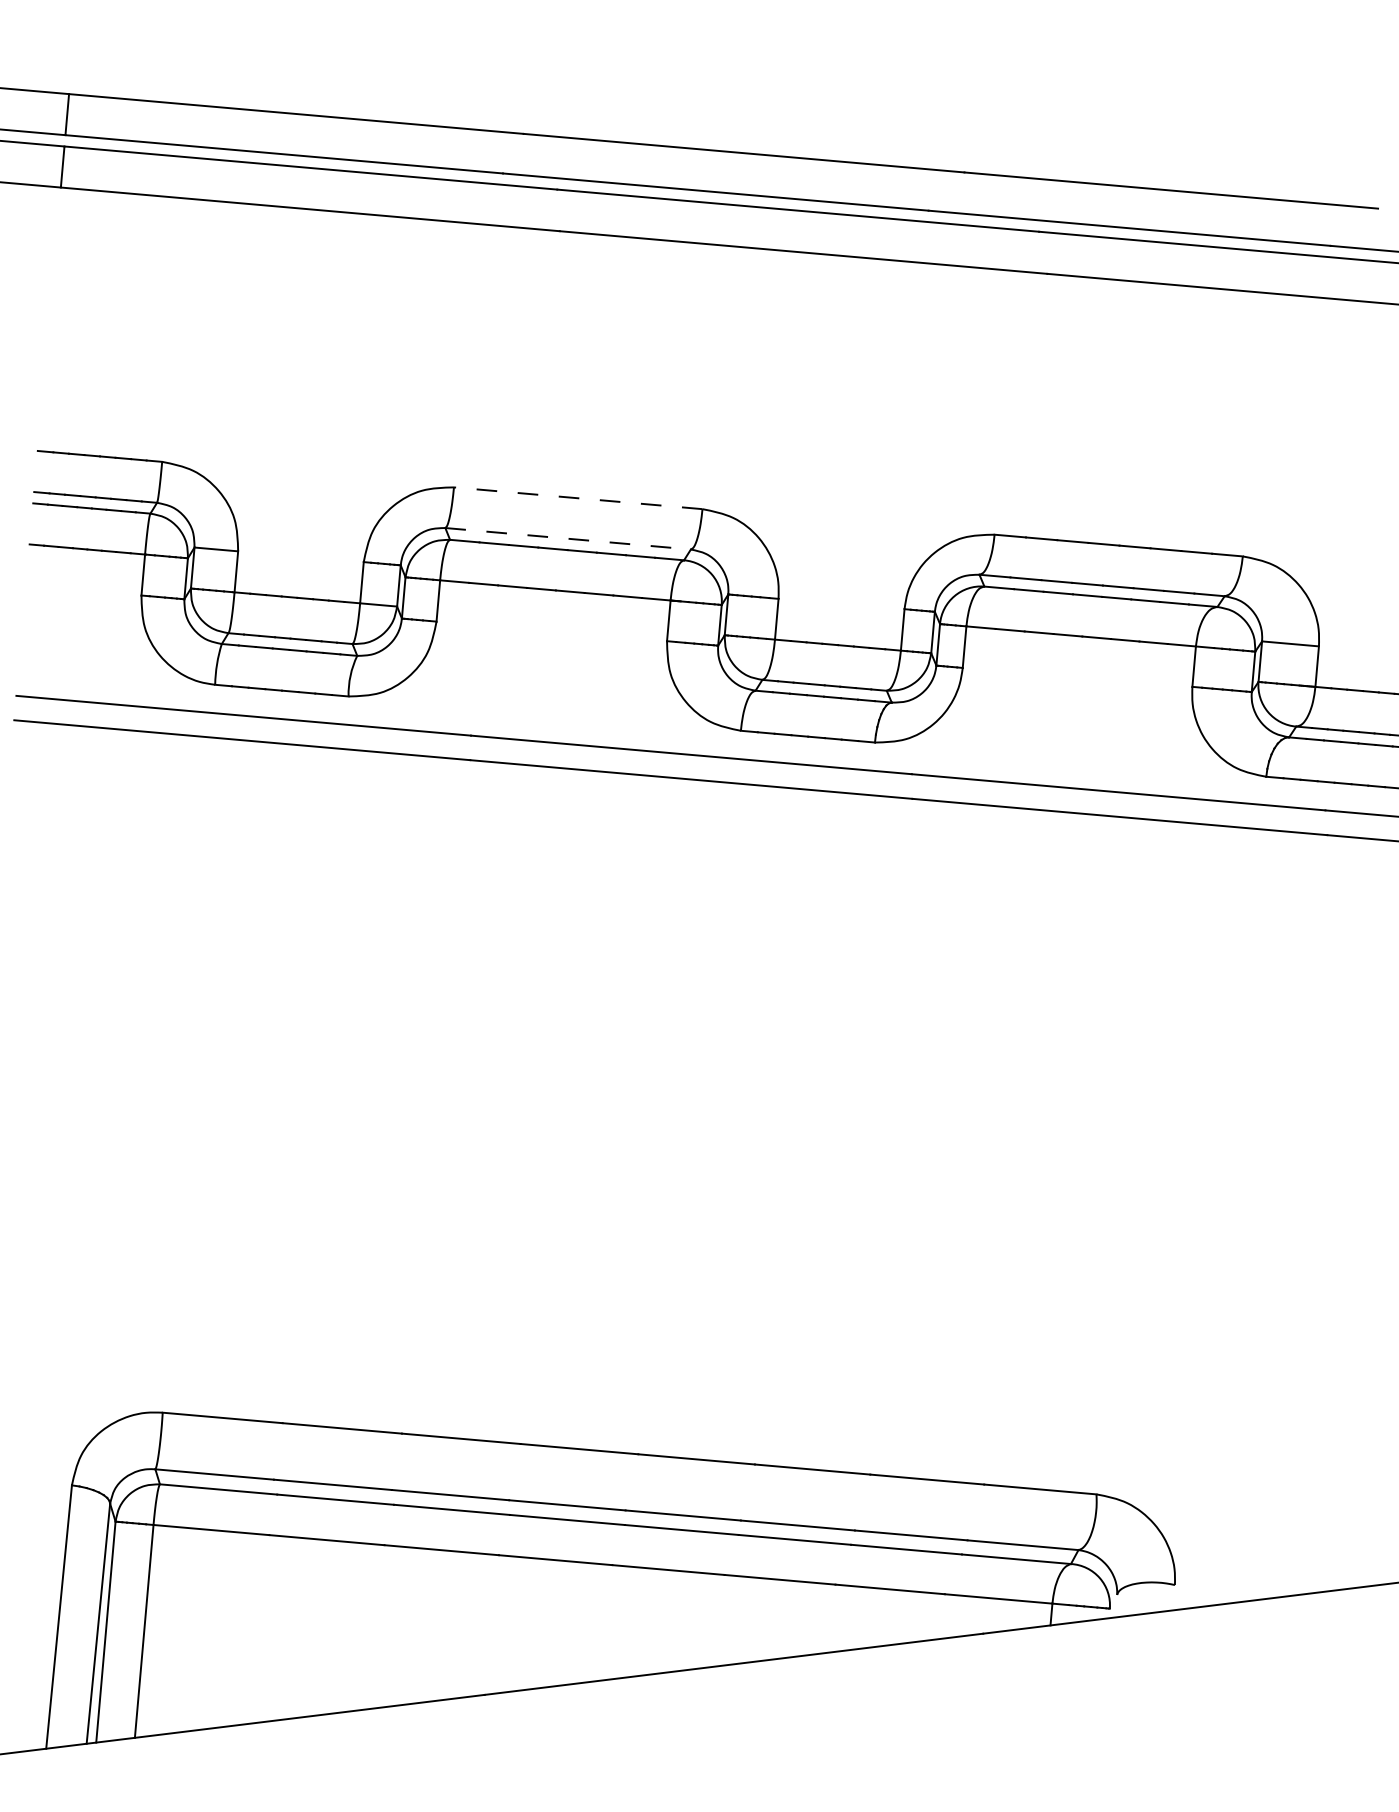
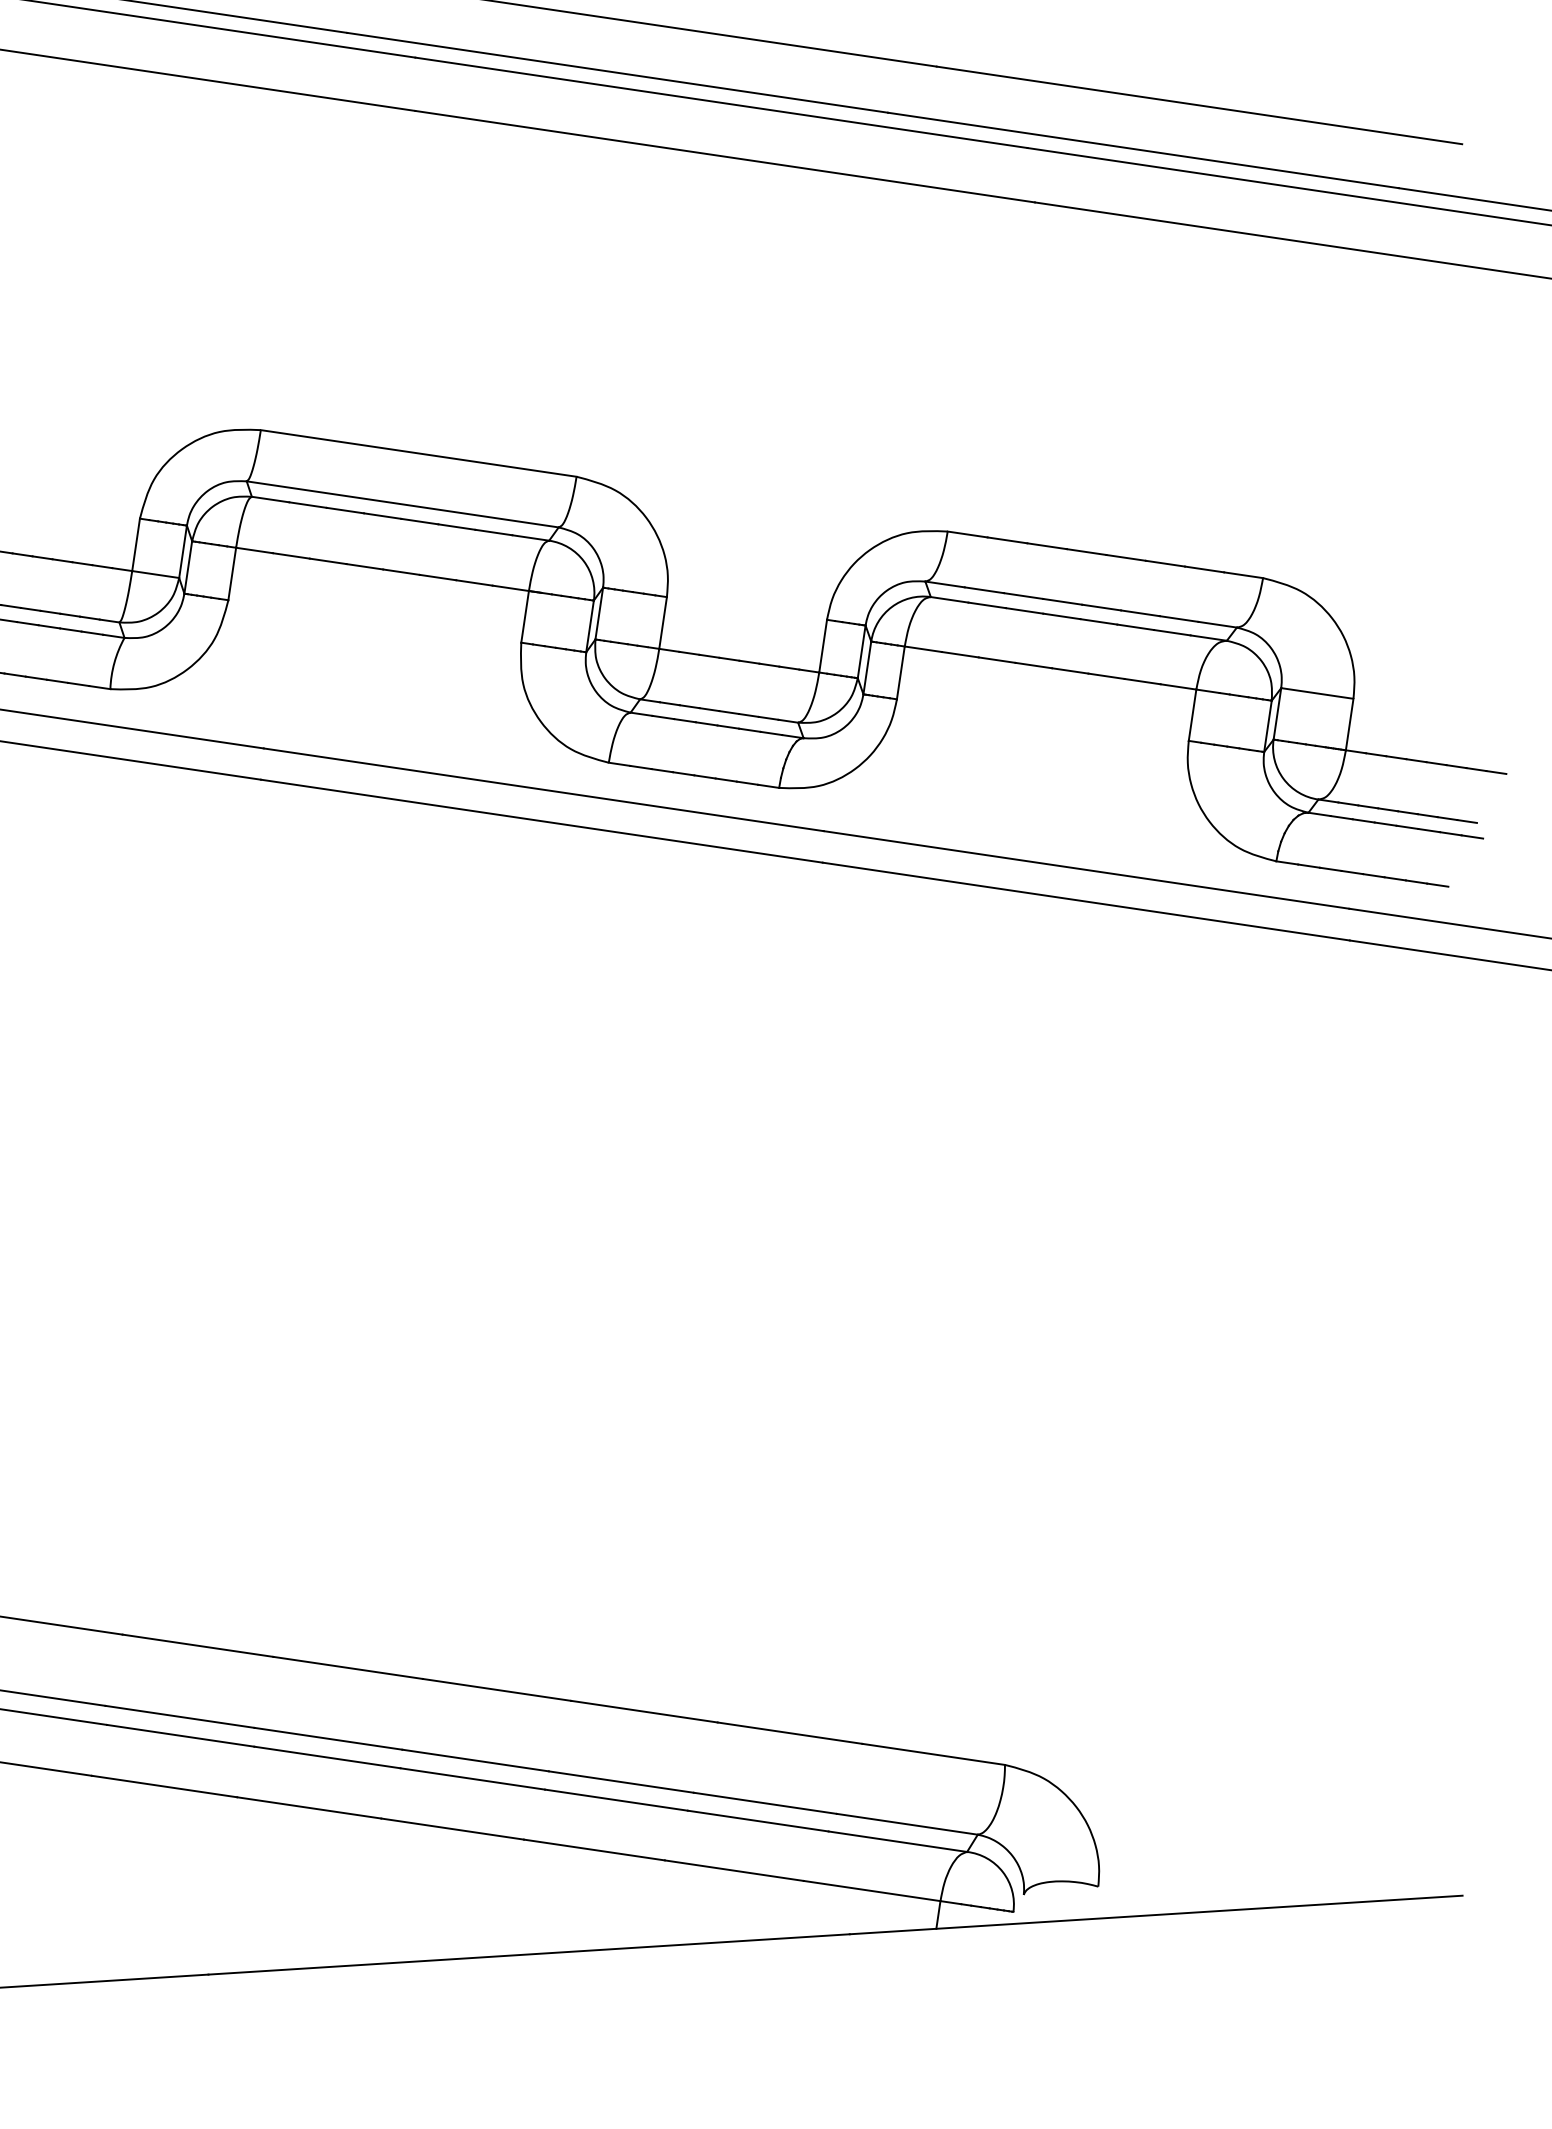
line: (578, 498) -> (419, 453), dashed -> solid
line: (568, 538) -> (403, 504), dashed -> solid

